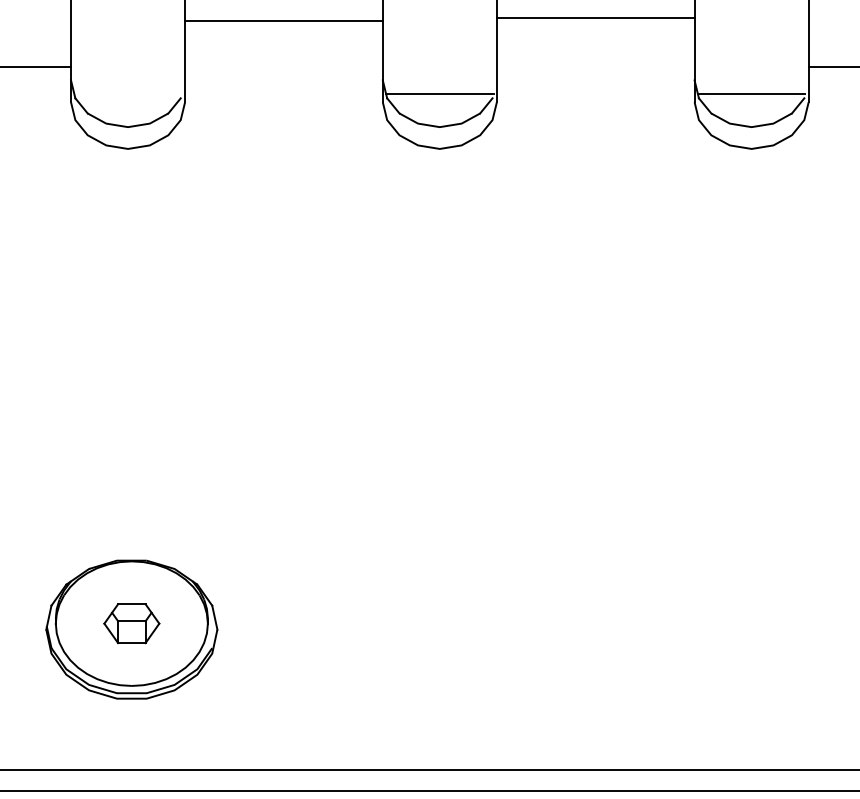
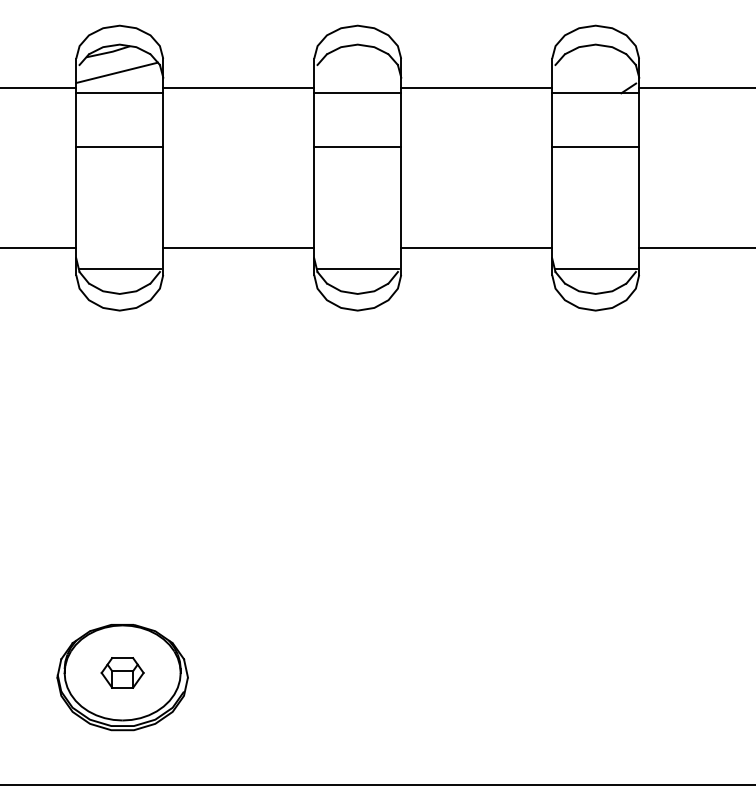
line: (595, 17) -> (476, 247), moved
line: (283, 20) -> (238, 247), moved
line: (127, 93) -> (119, 268), added

